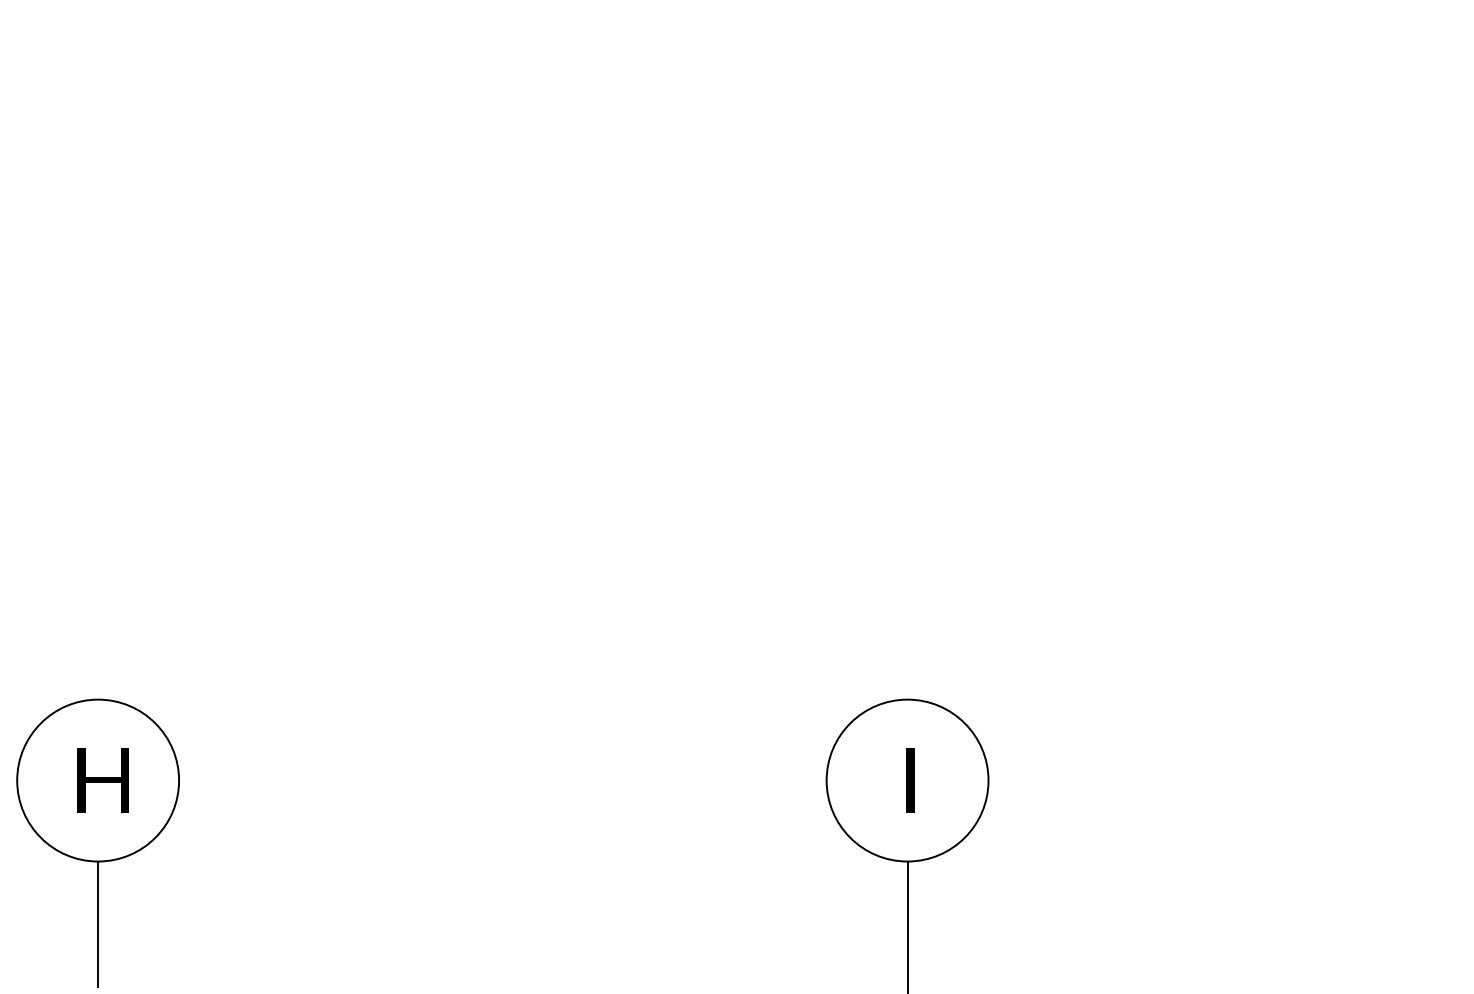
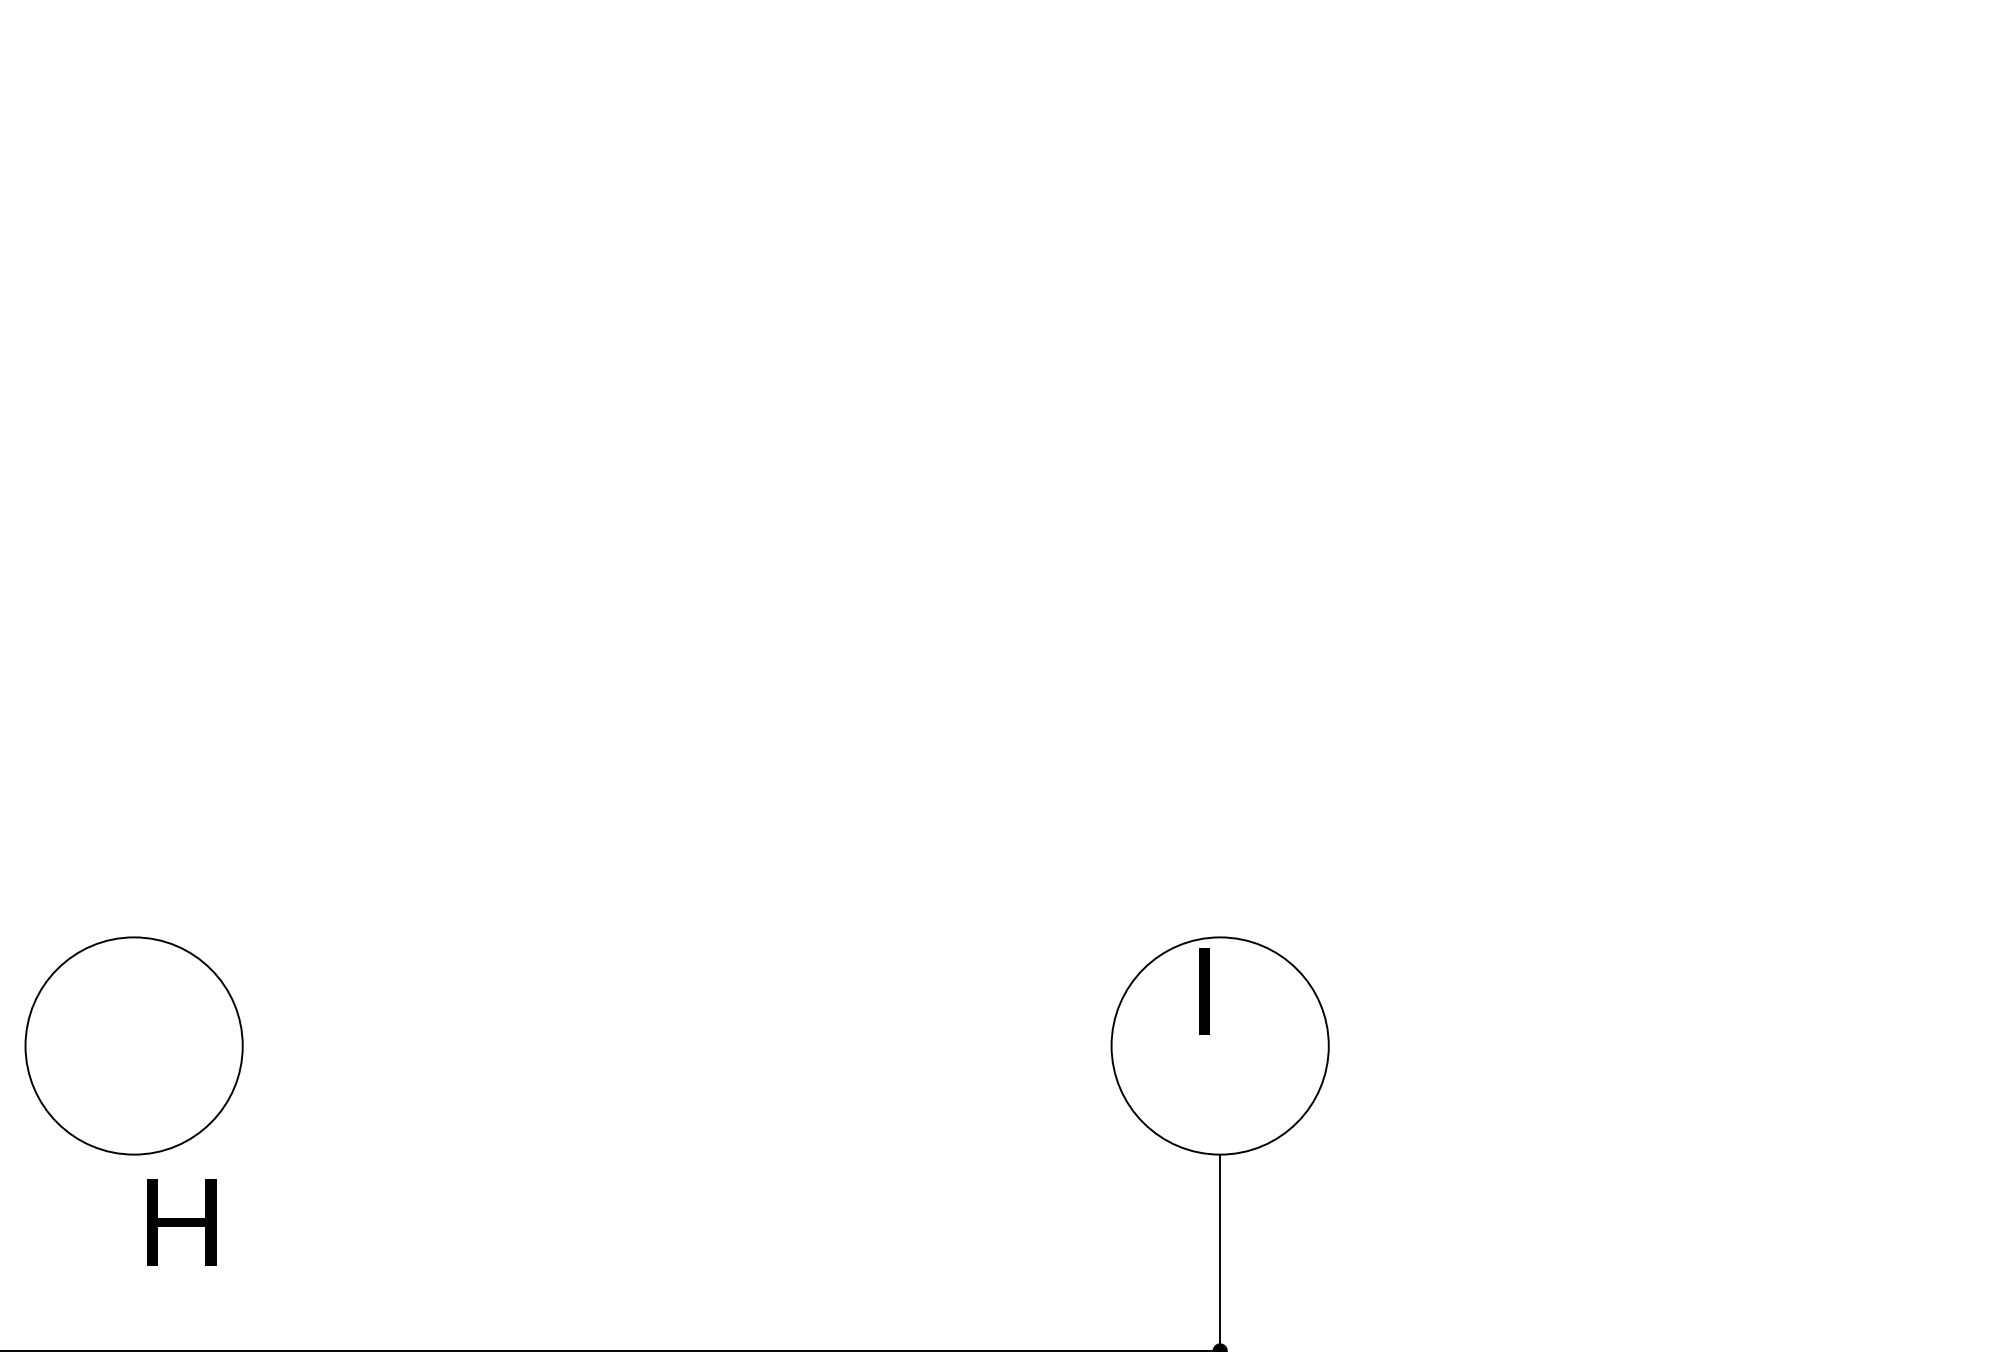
text: (102, 780) -> (181, 1222), moved
text: (910, 780) -> (1204, 991), moved
line: (98, 924) -> (134, 1238), removed

